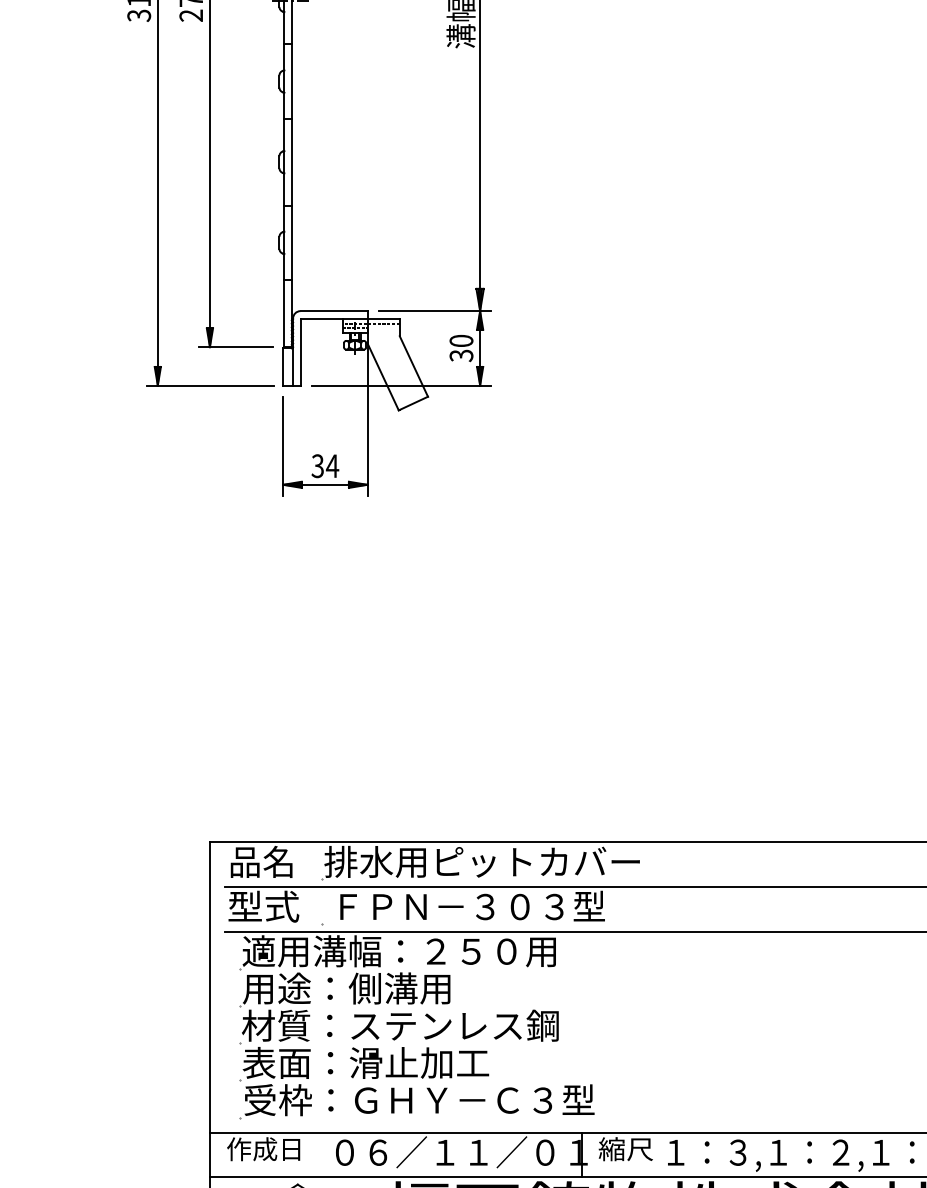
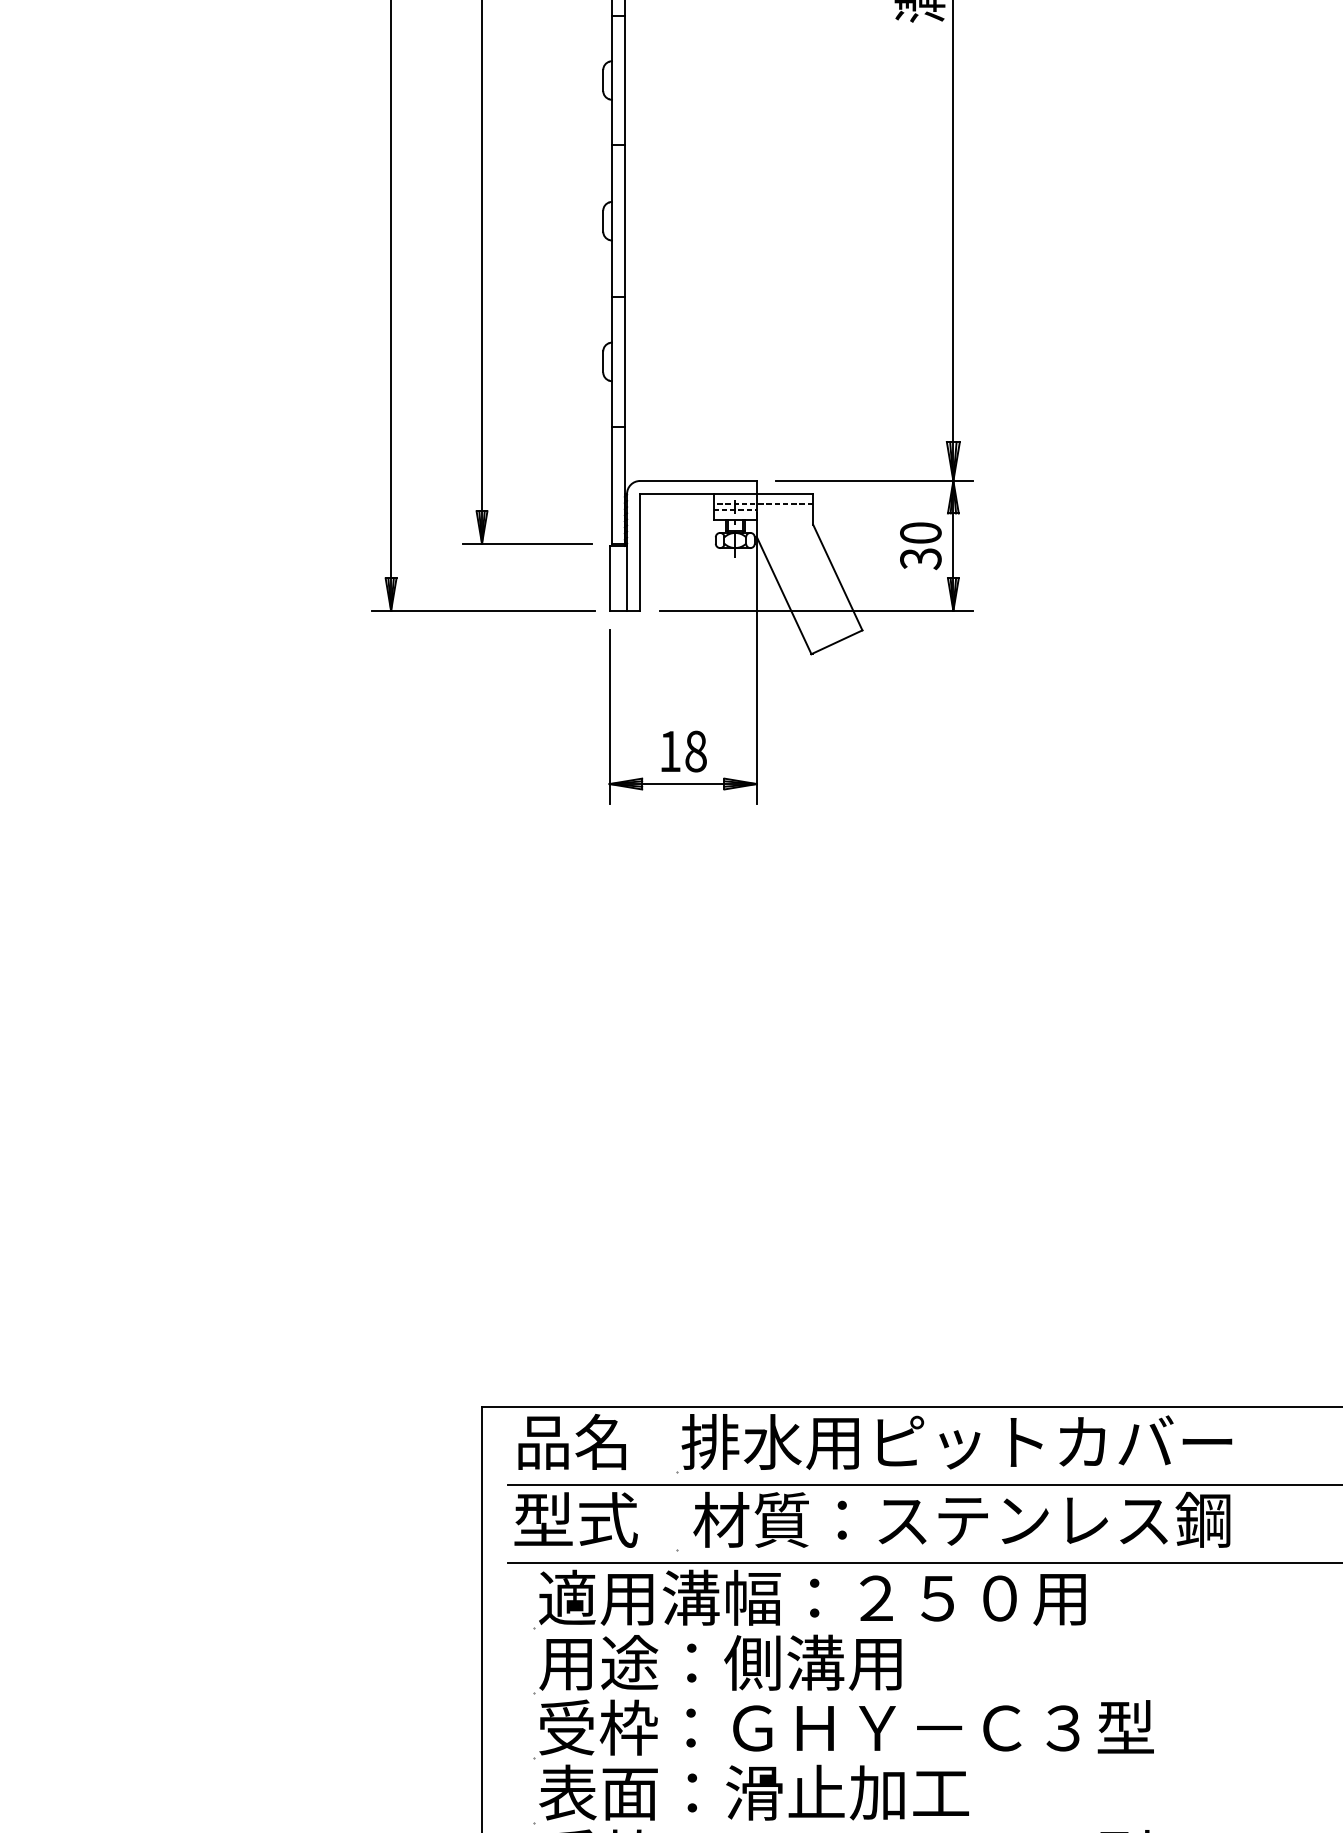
text: (325, 466) -> (683, 752), 34 -> 18
text: (484, 906) -> (960, 1519), ＦＰＮ－３０３型 -> 材質：ステンレス鋼
text: (418, 1025) -> (845, 1727), 材質：ステンレス鋼 -> 受枠：ＧＨＹ－Ｃ３型

